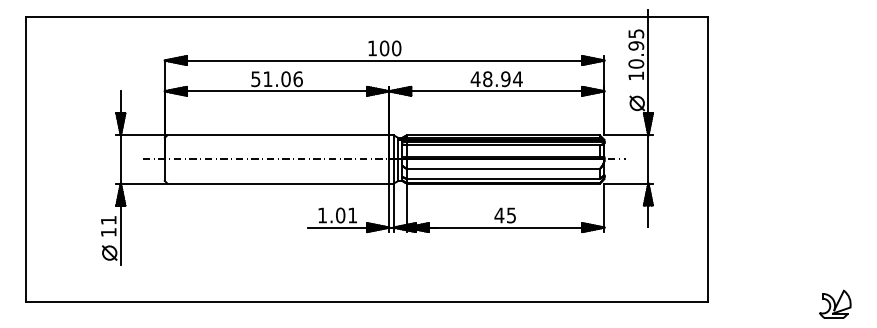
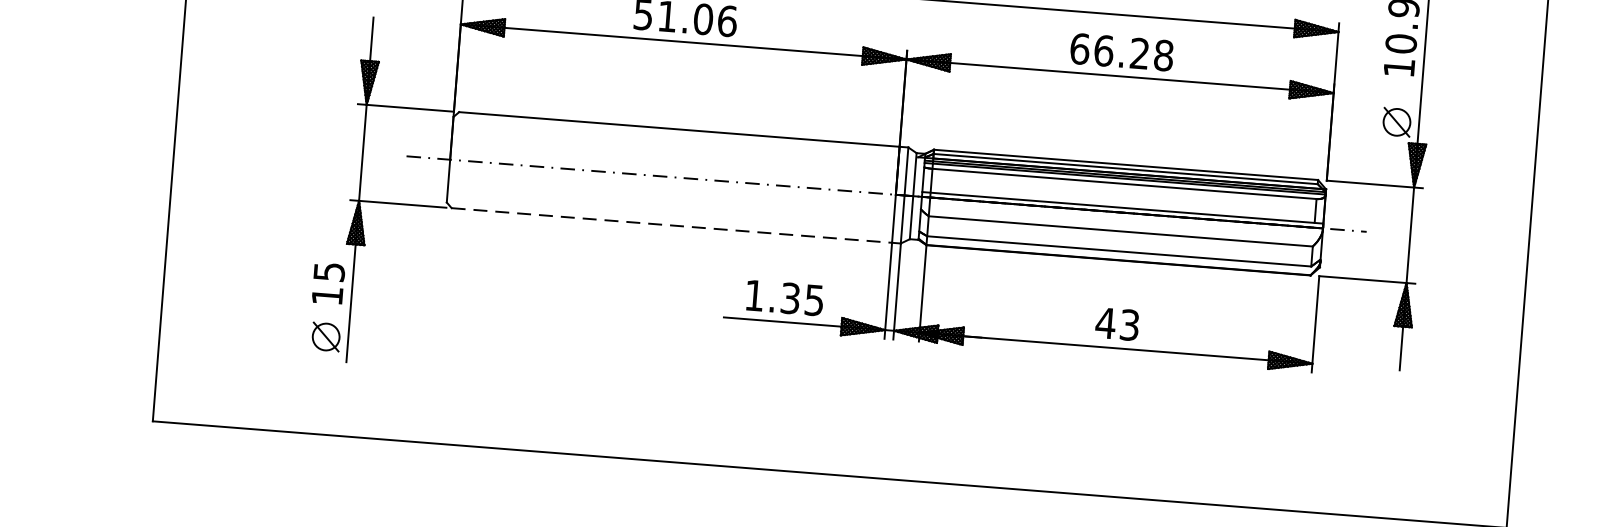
text: (496, 79) -> (1121, 52), 48.94 -> 66.28
line: (278, 183) -> (672, 225), solid -> dashed
text: (511, 214) -> (1129, 323), 45 -> 43
text: (346, 215) -> (802, 299), 1.01 -> 1.35
text: (108, 220) -> (328, 272), 11 -> 15

